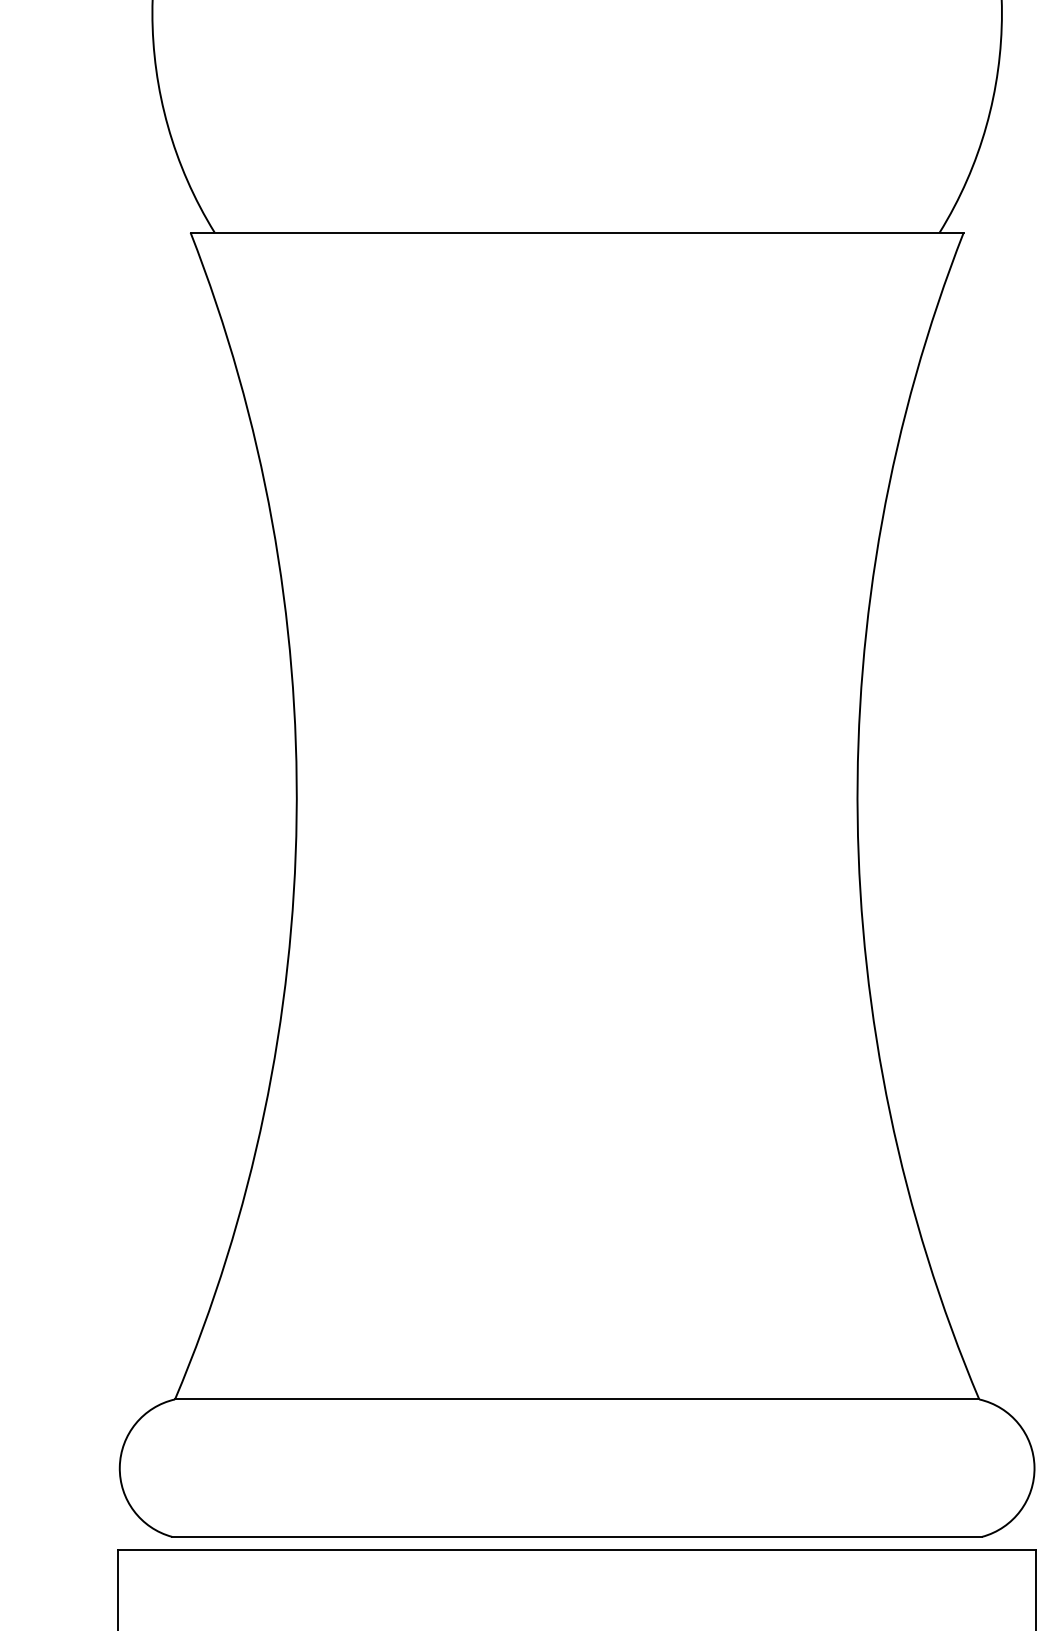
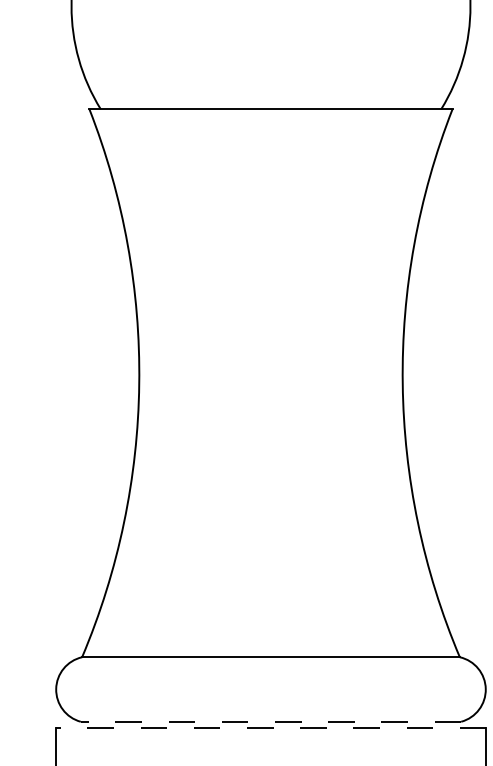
line: (576, 1536) -> (270, 721), solid -> dashed
line: (576, 1549) -> (270, 727), solid -> dashed

